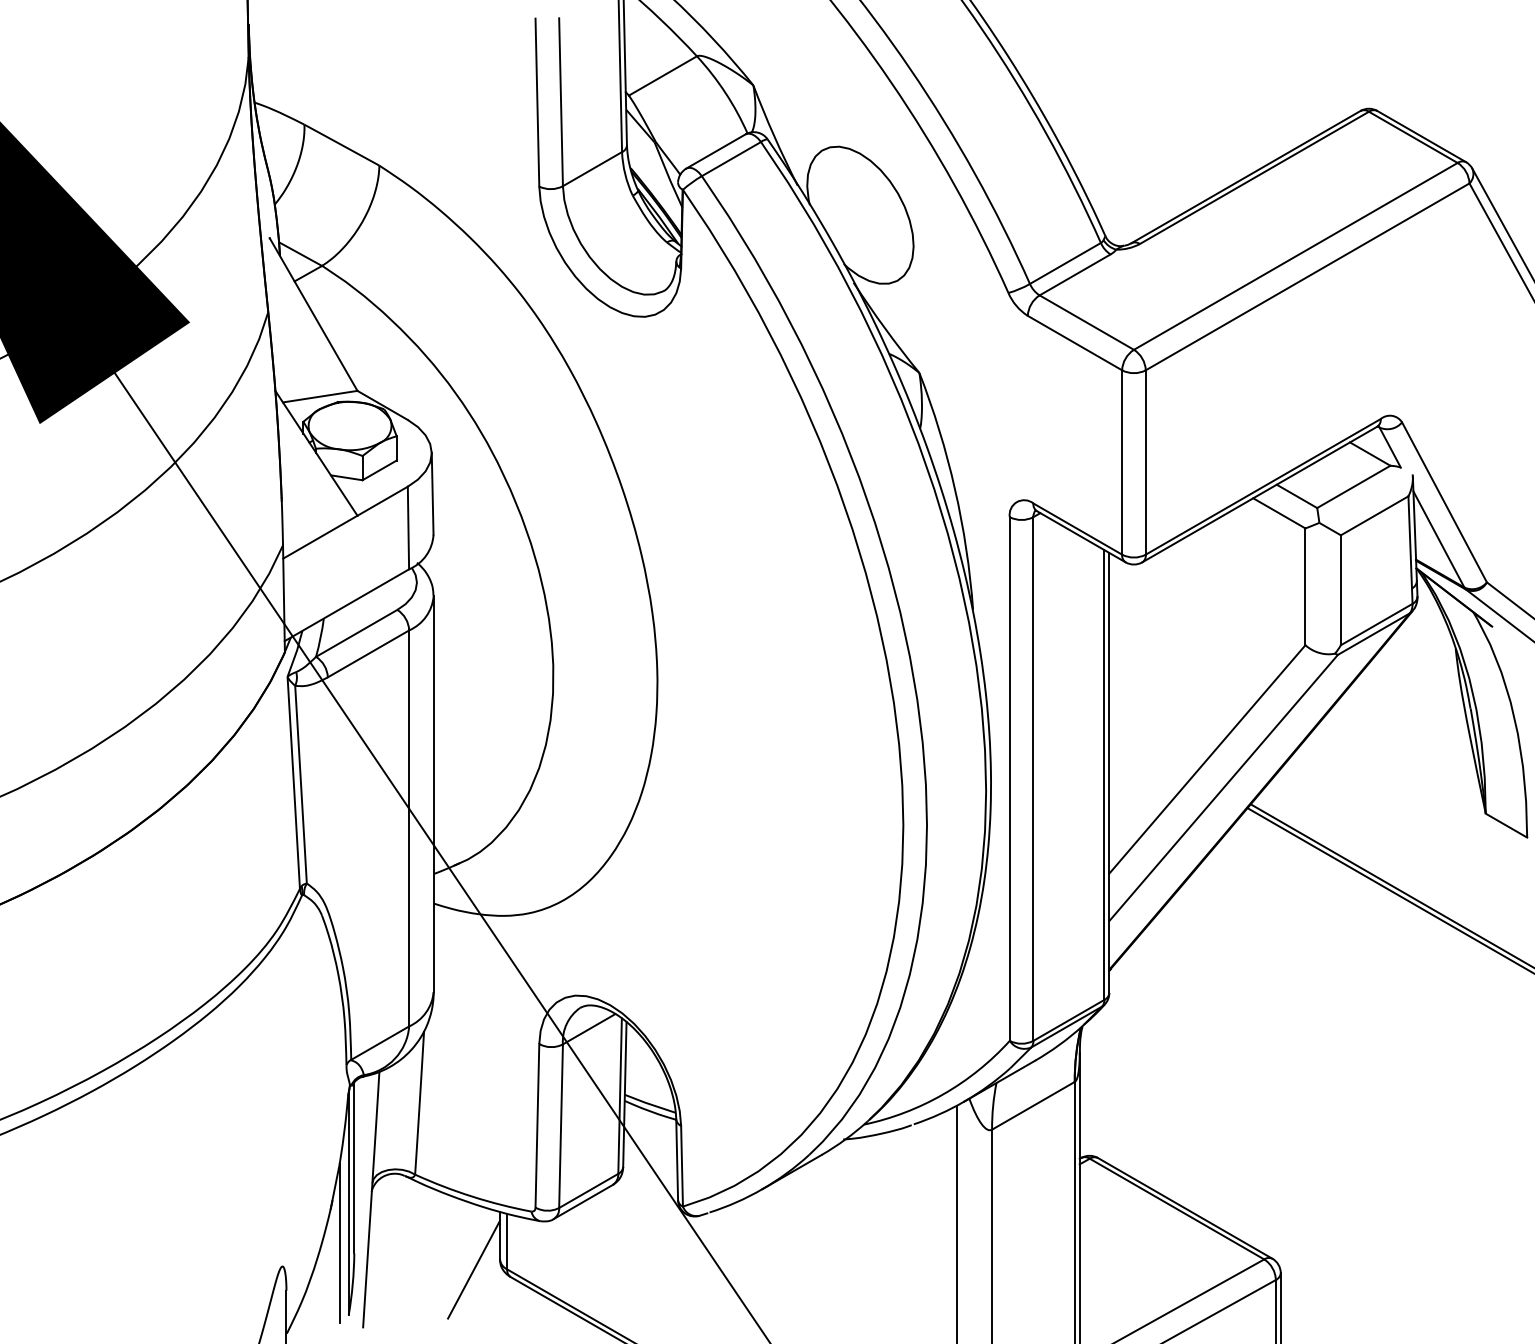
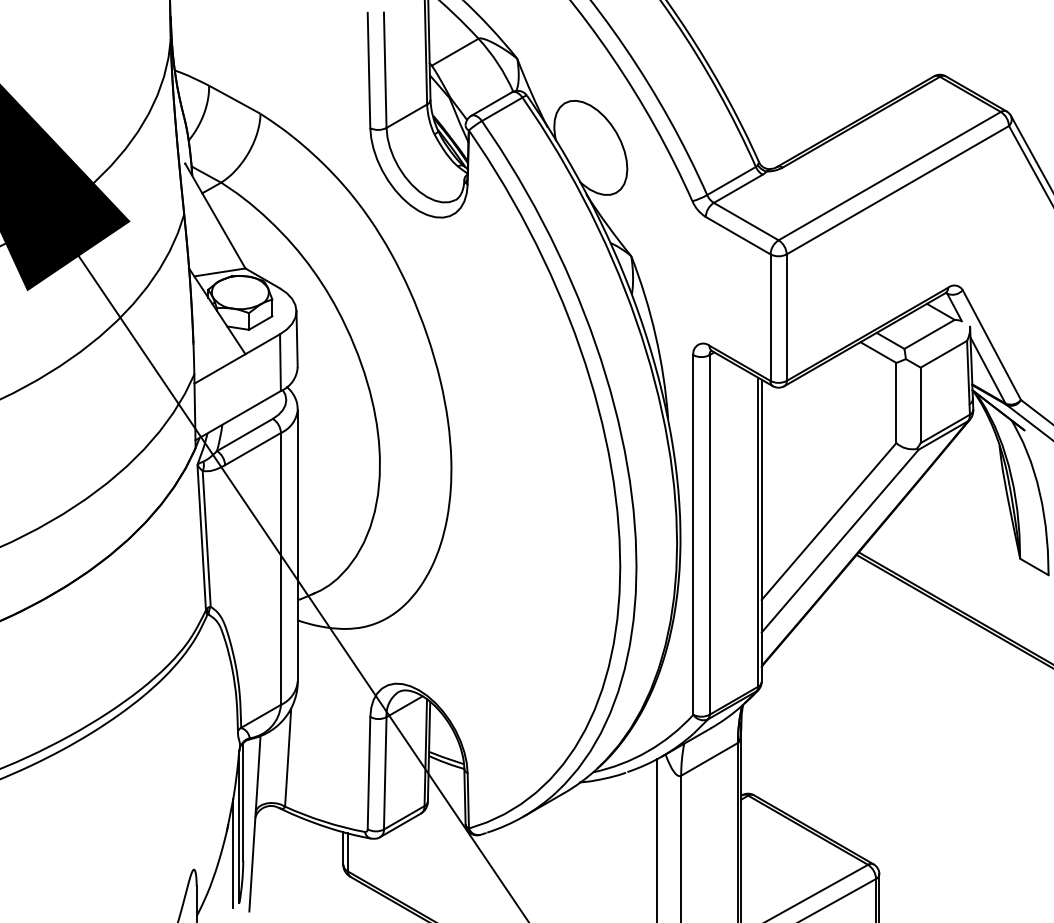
line: (474, 1269) -> (325, 871), removed

